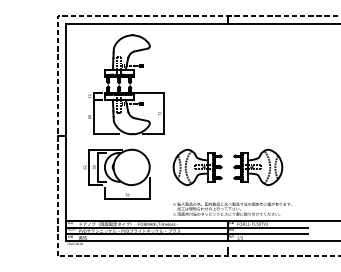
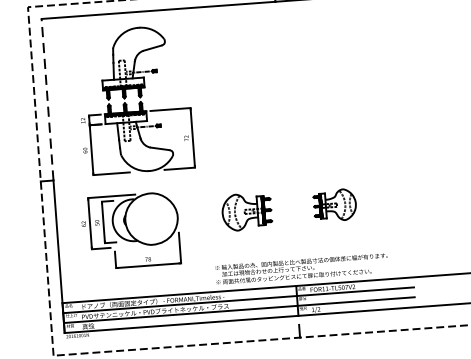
line: (66, 80) -> (47, 100), solid -> dashed
part: (197, 166) -> (246, 210), size x0.7
part: (258, 166) -> (335, 204), size x0.6

